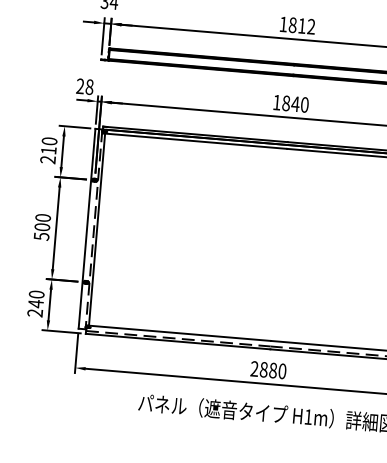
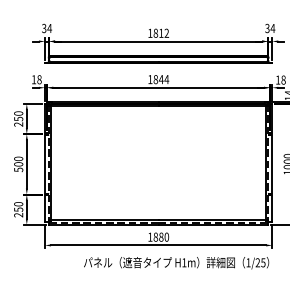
text: (79, 85) -> (33, 79), 28 -> 18
text: (304, 104) -> (166, 79), 1840 -> 1844
text: (48, 149) -> (18, 118), 210 -> 250
text: (35, 303) -> (18, 209), 240 -> 250
text: (254, 367) -> (150, 236), 2880 -> 1880

